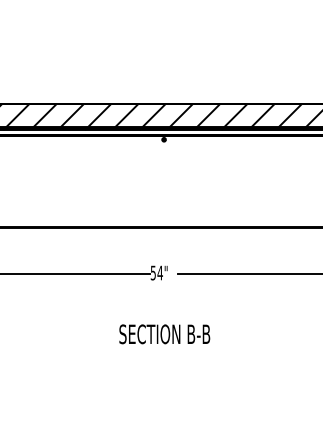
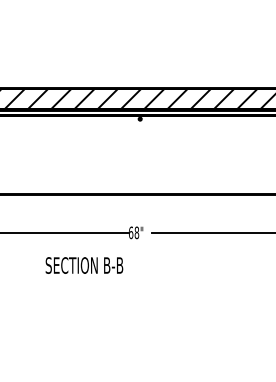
text: (156, 272) -> (133, 232), 54" -> 68"
text: (164, 334) -> (84, 265), moved

